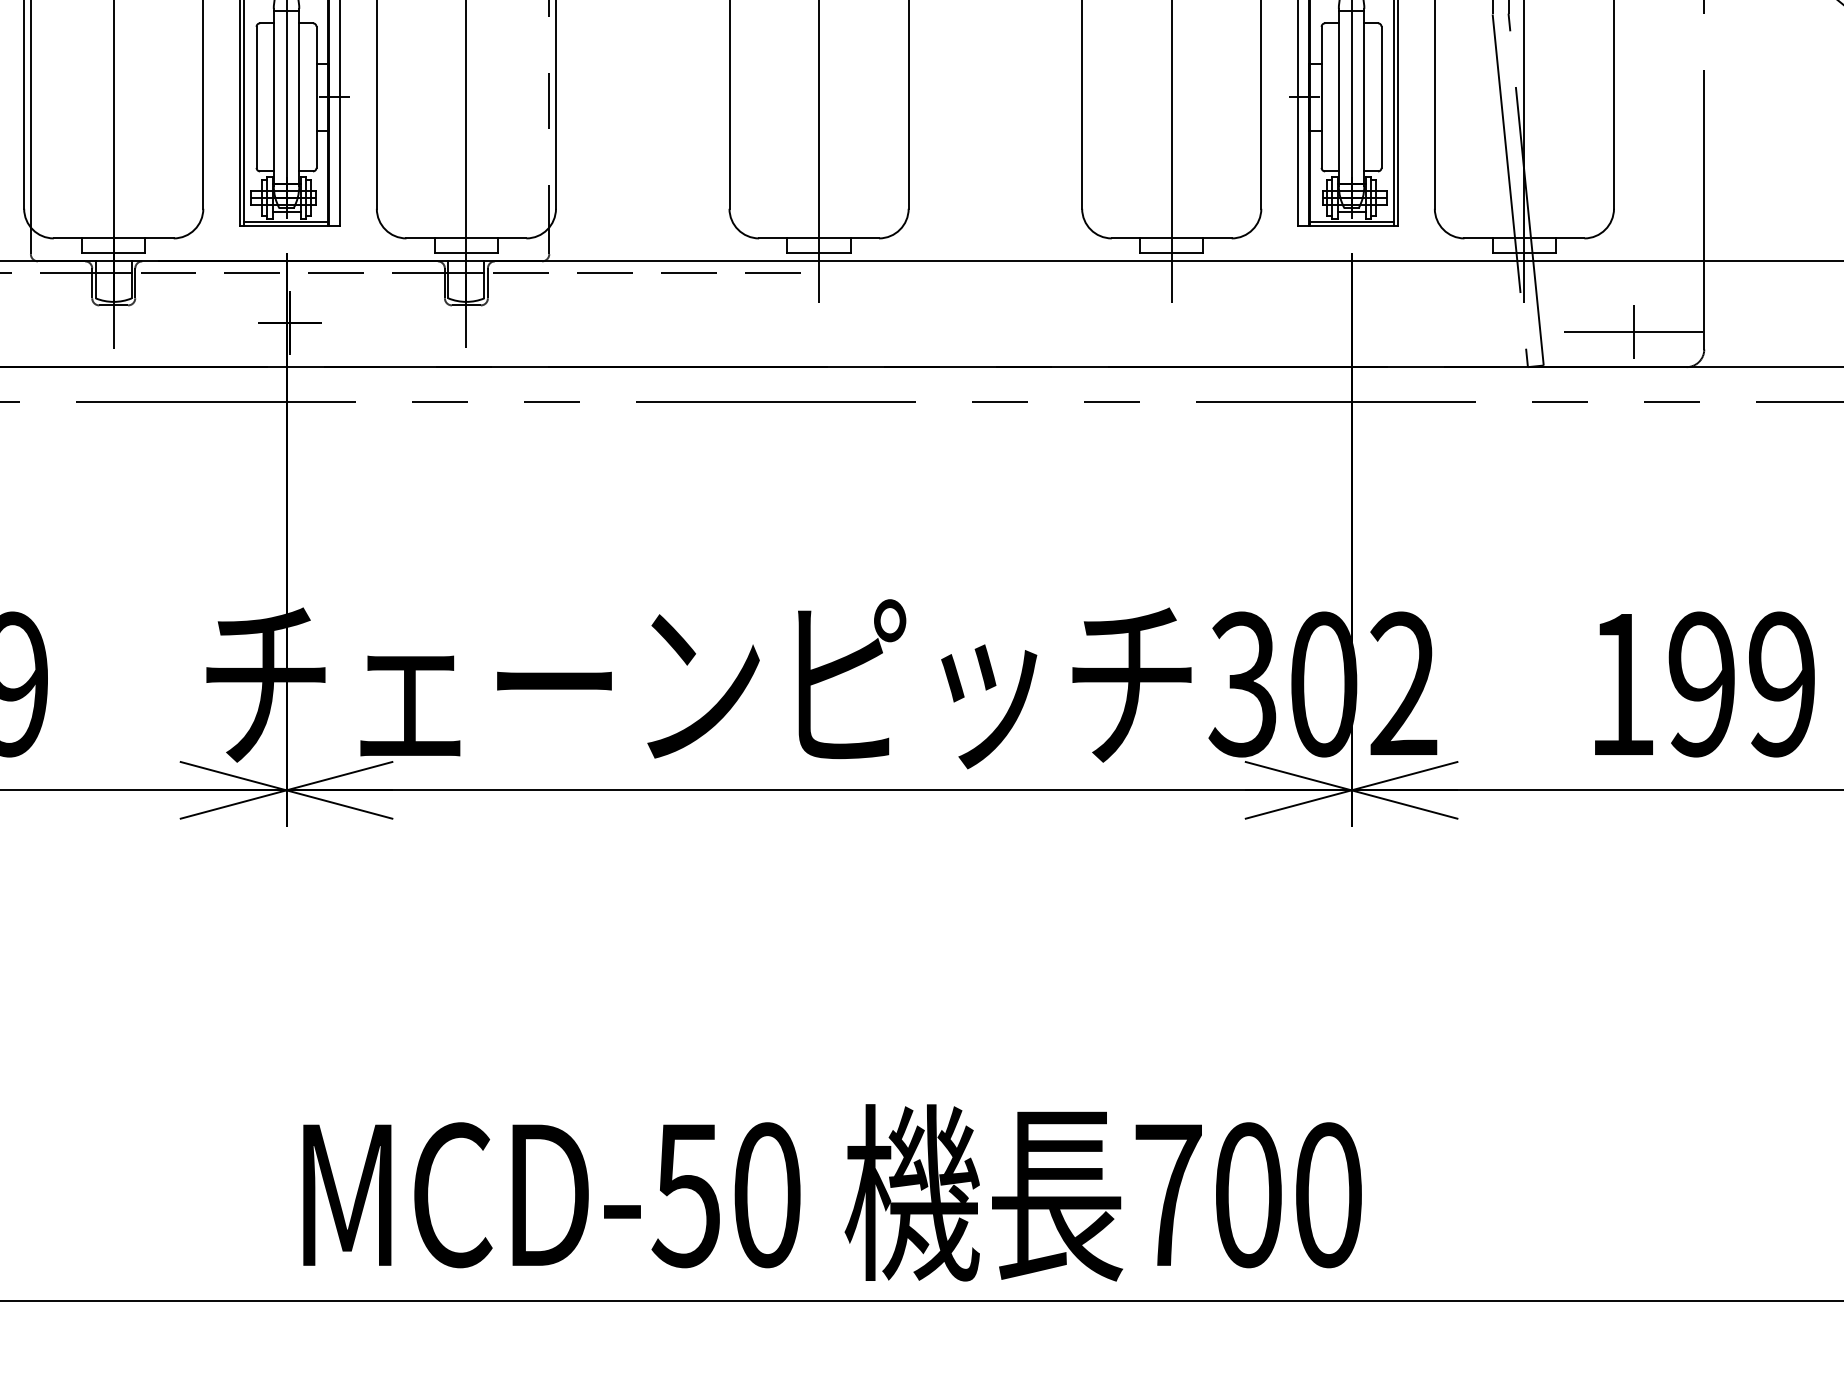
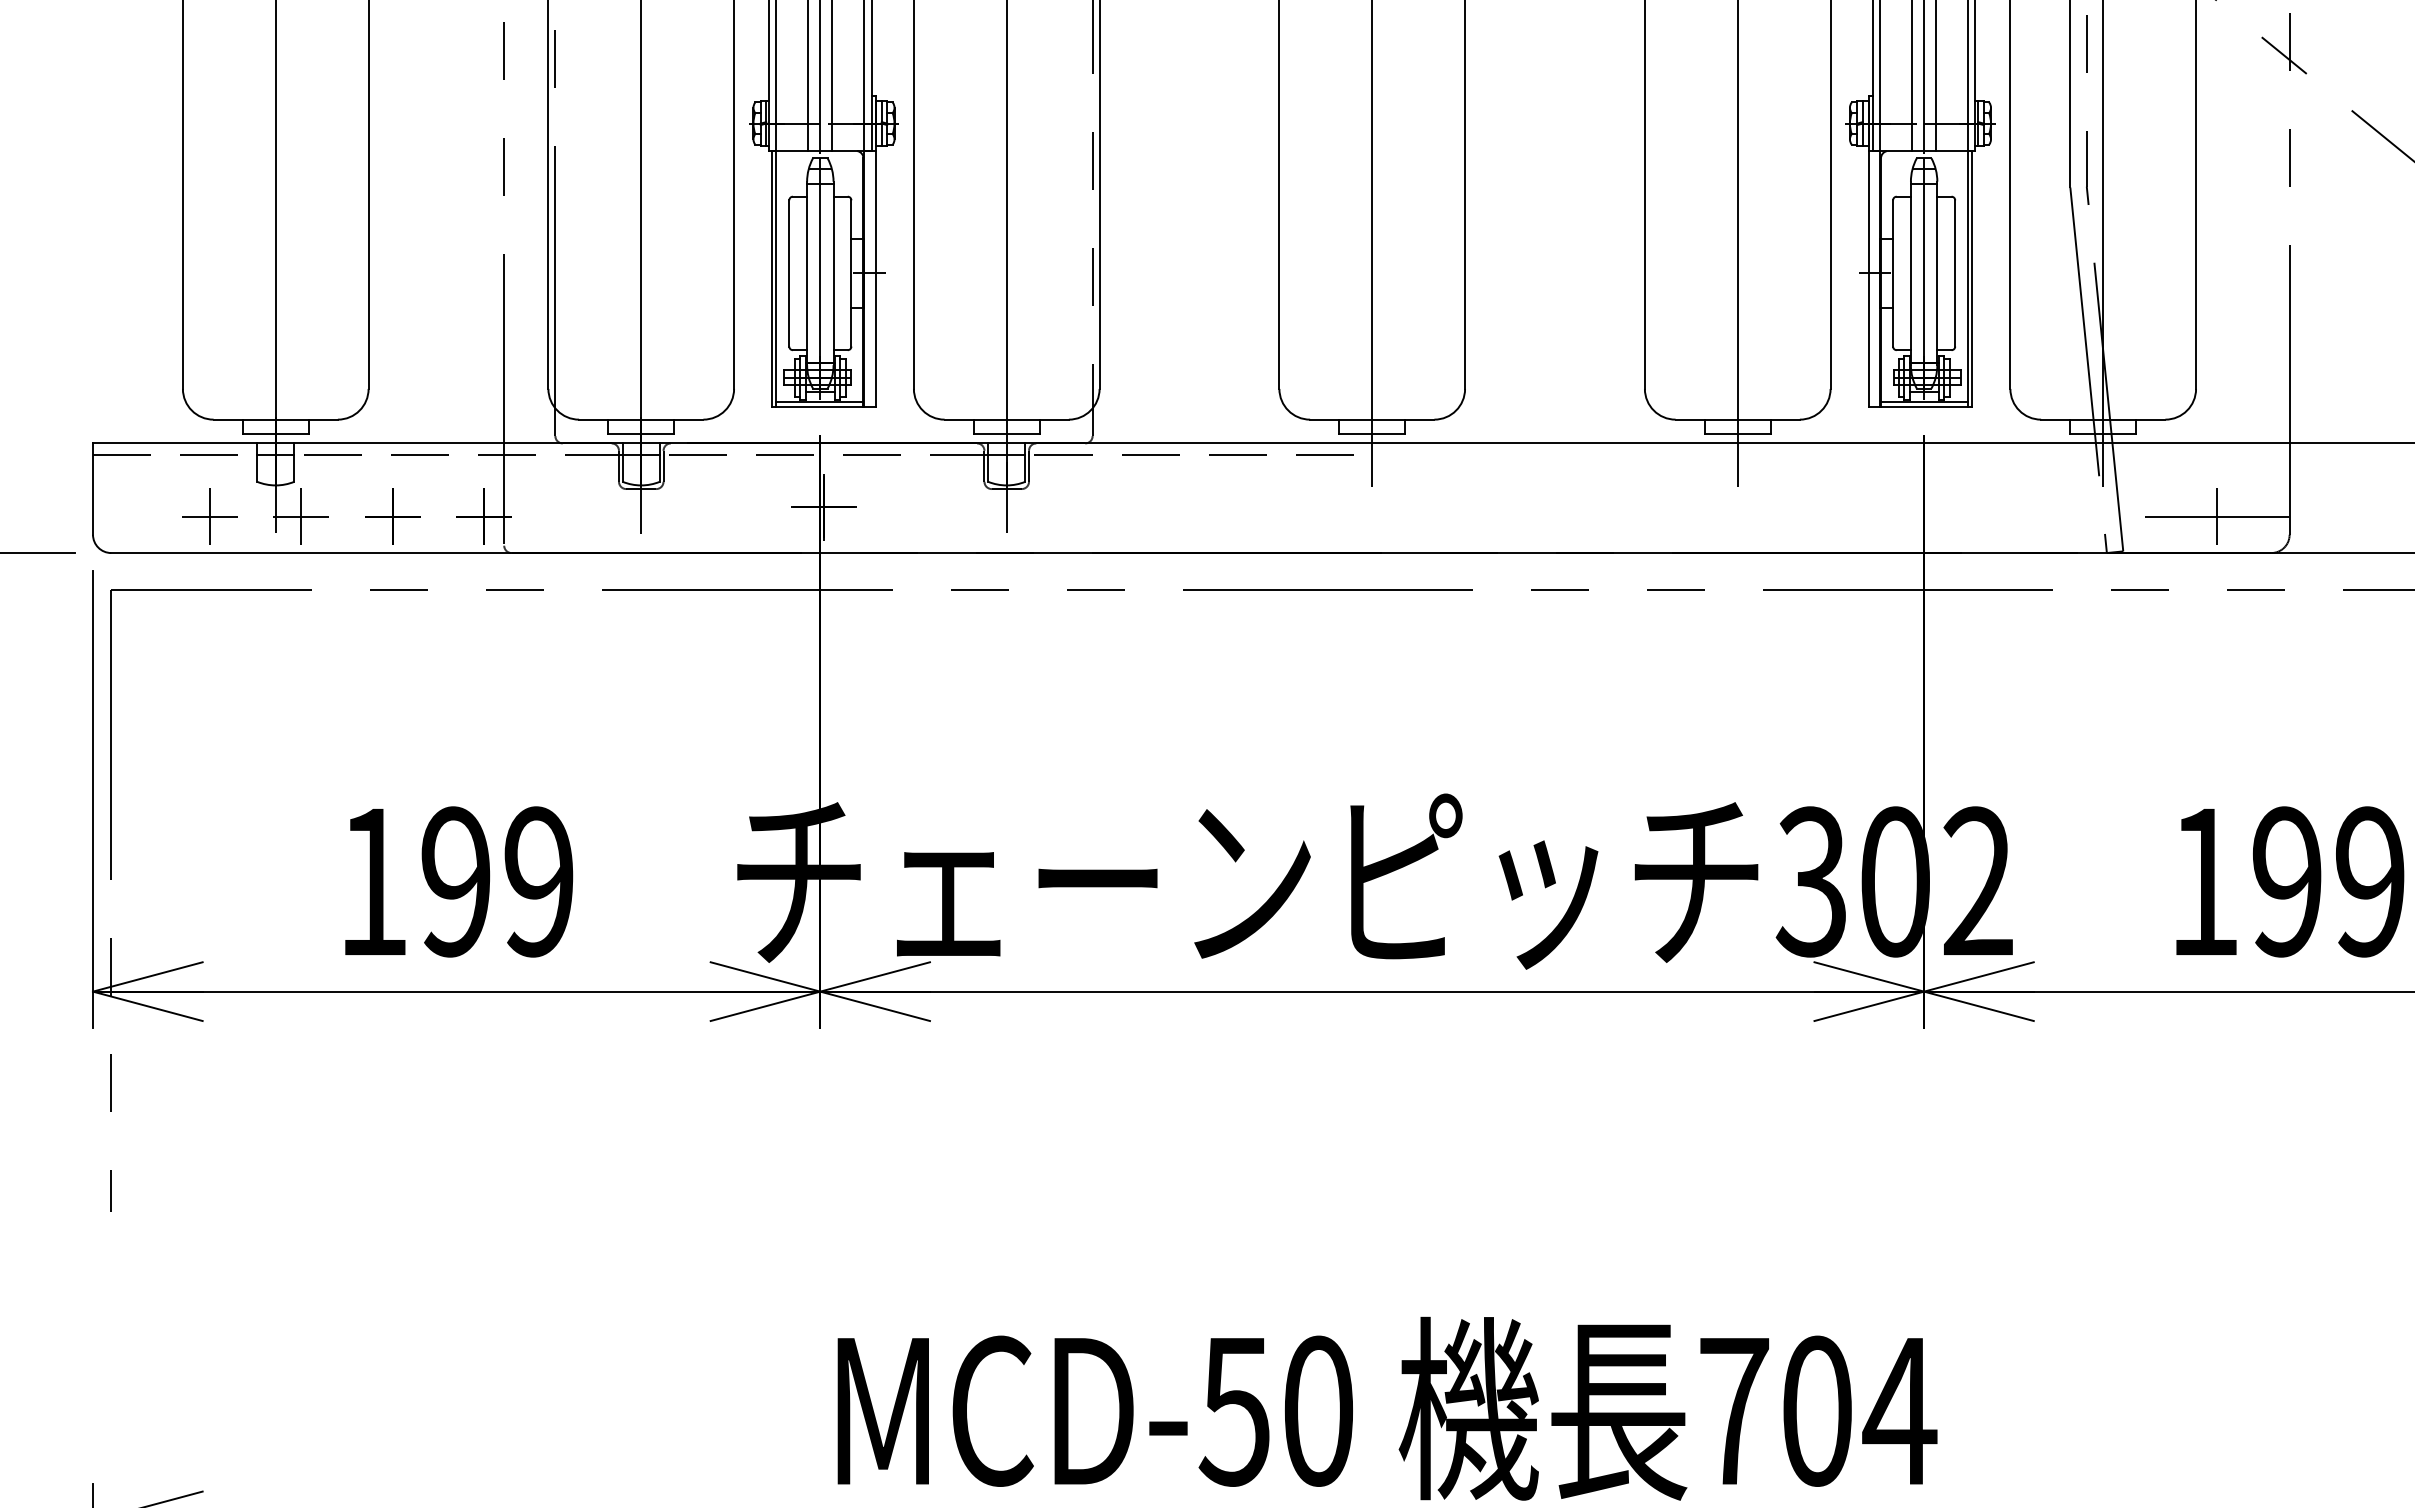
text: (1327, 1194) -> (1899, 1410), 700 -> 704

